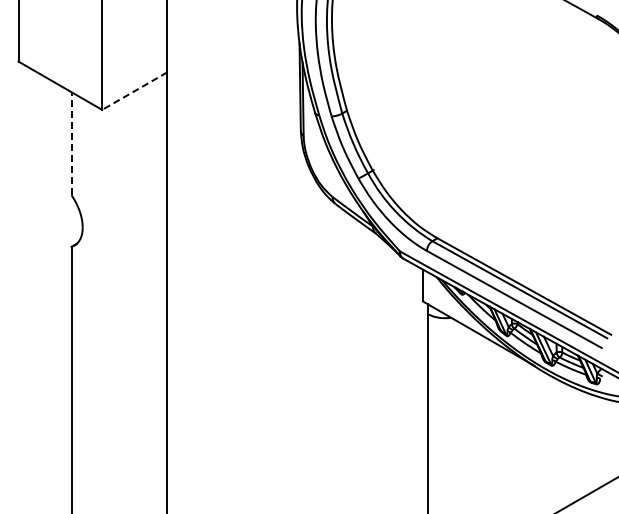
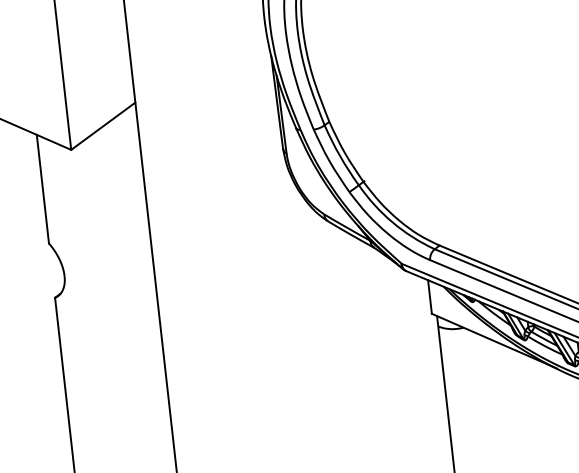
line: (134, 91) -> (103, 126), dashed -> solid
line: (71, 143) -> (42, 188), dashed -> solid

